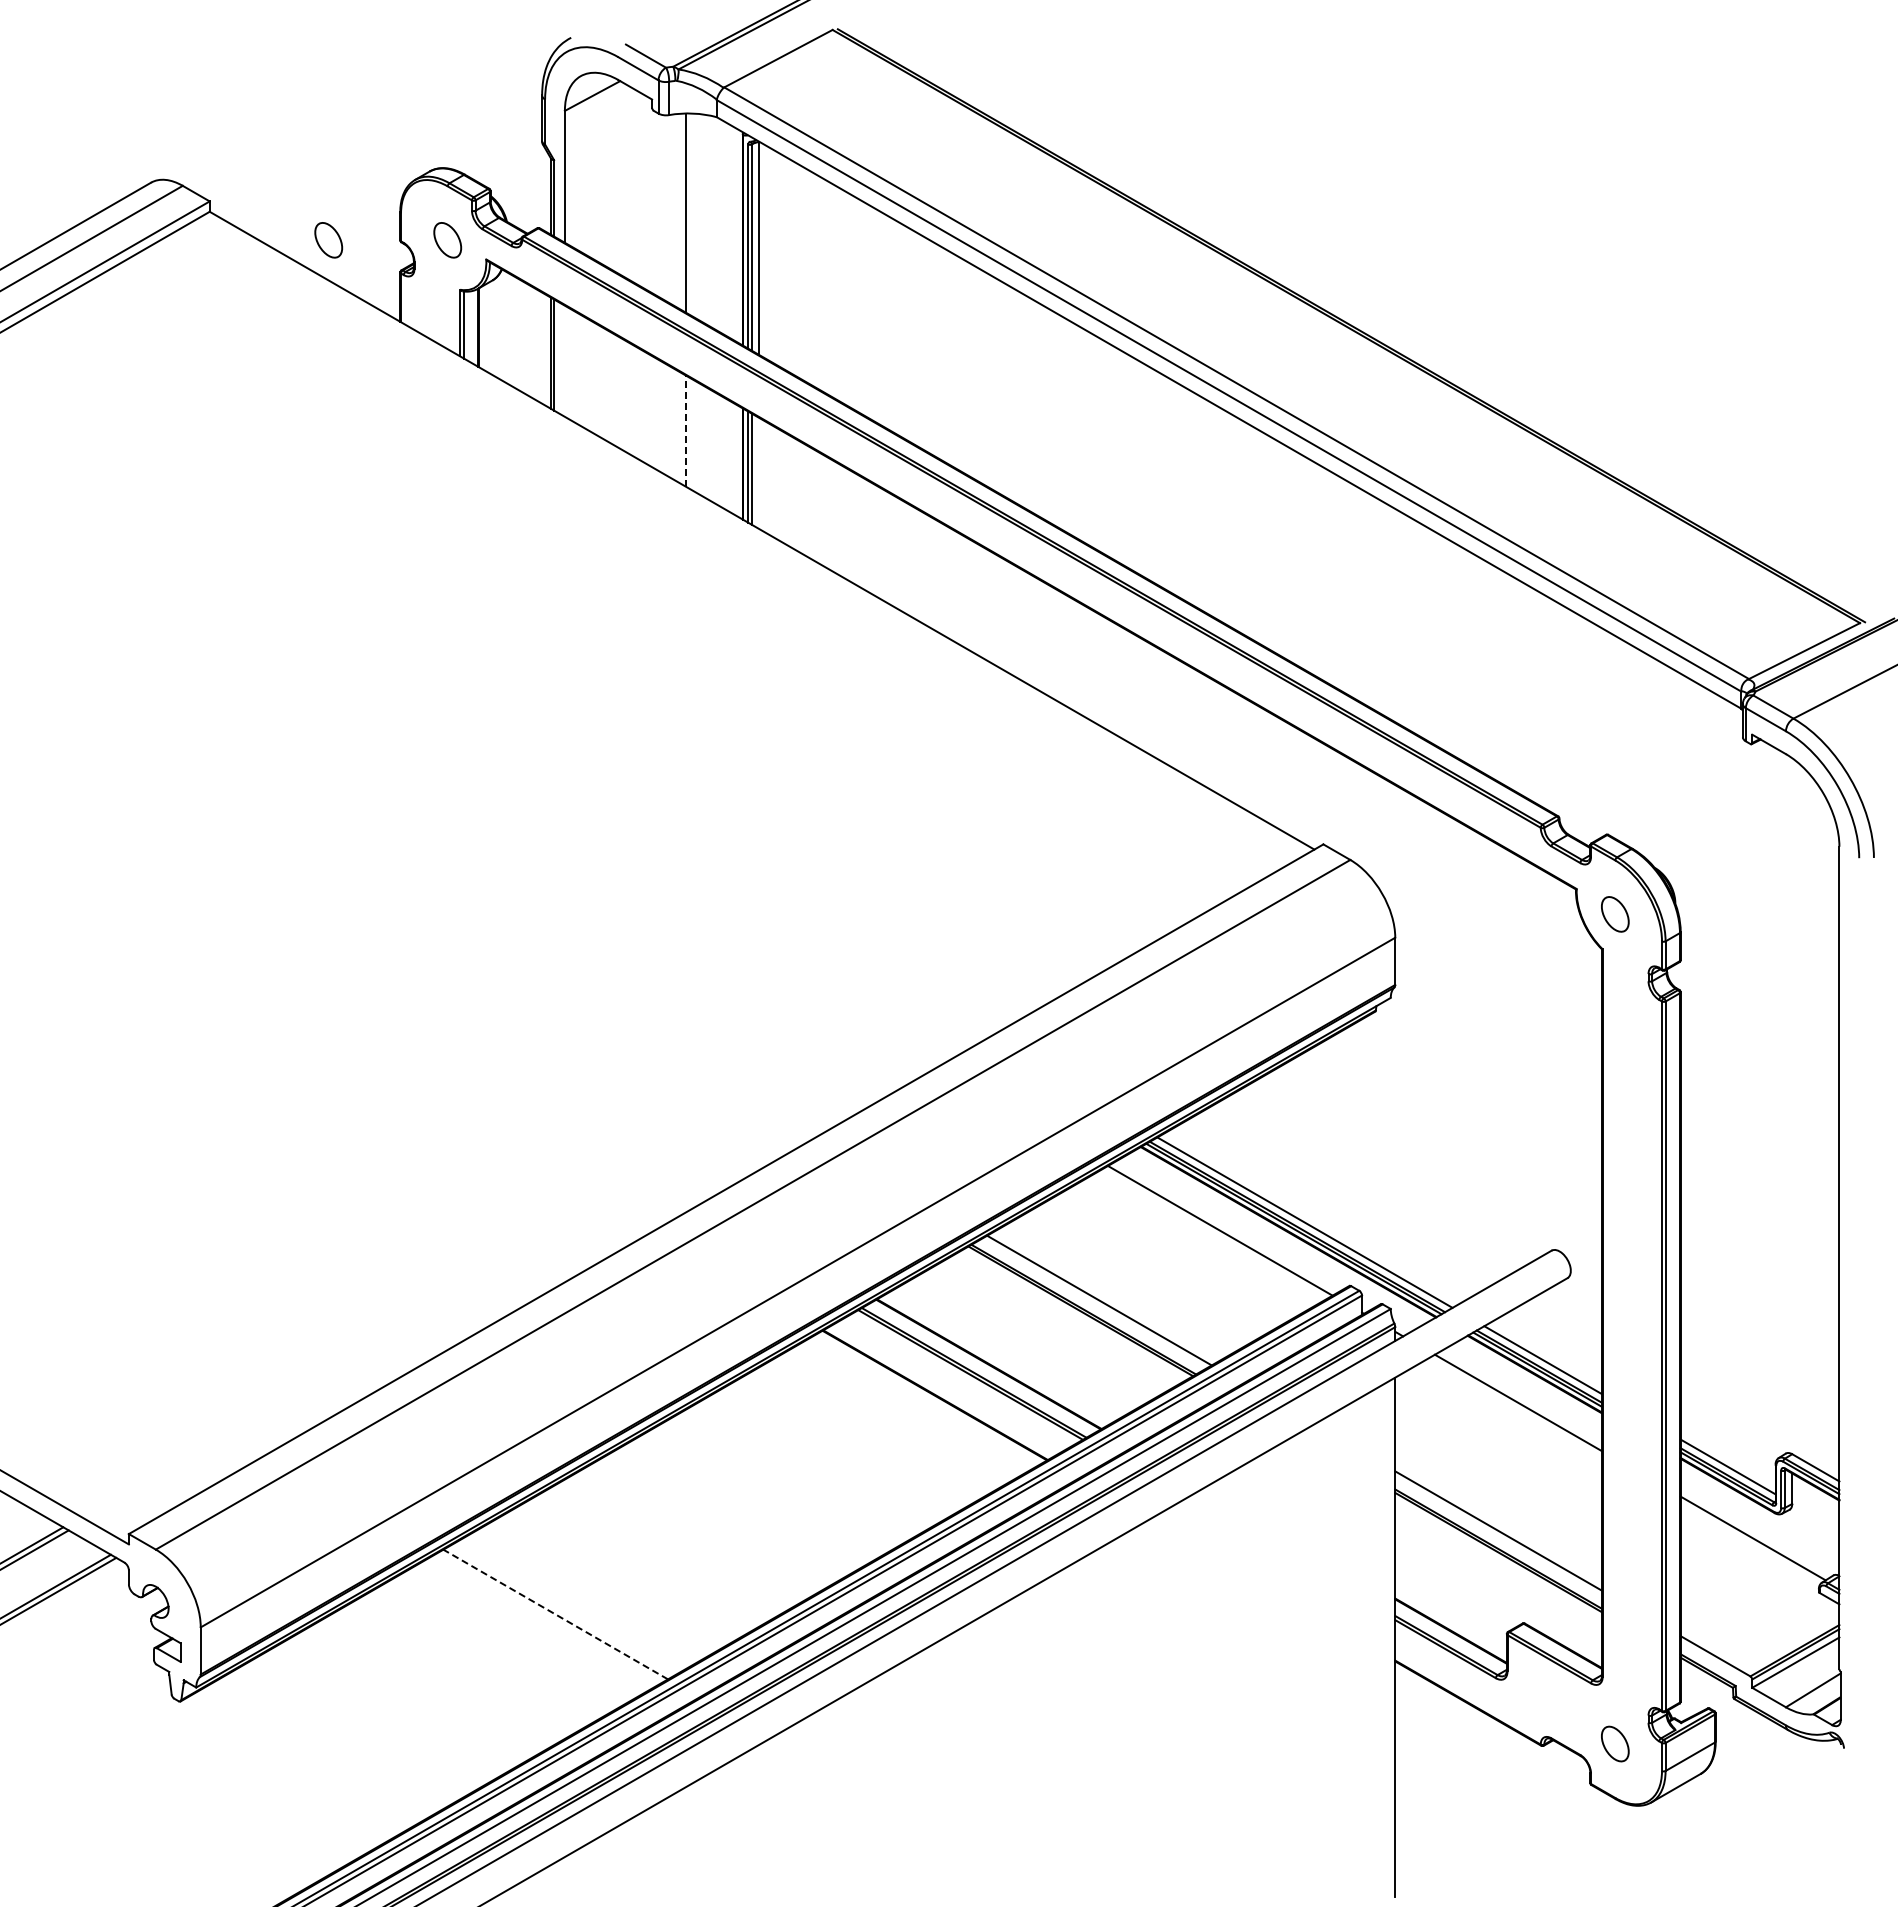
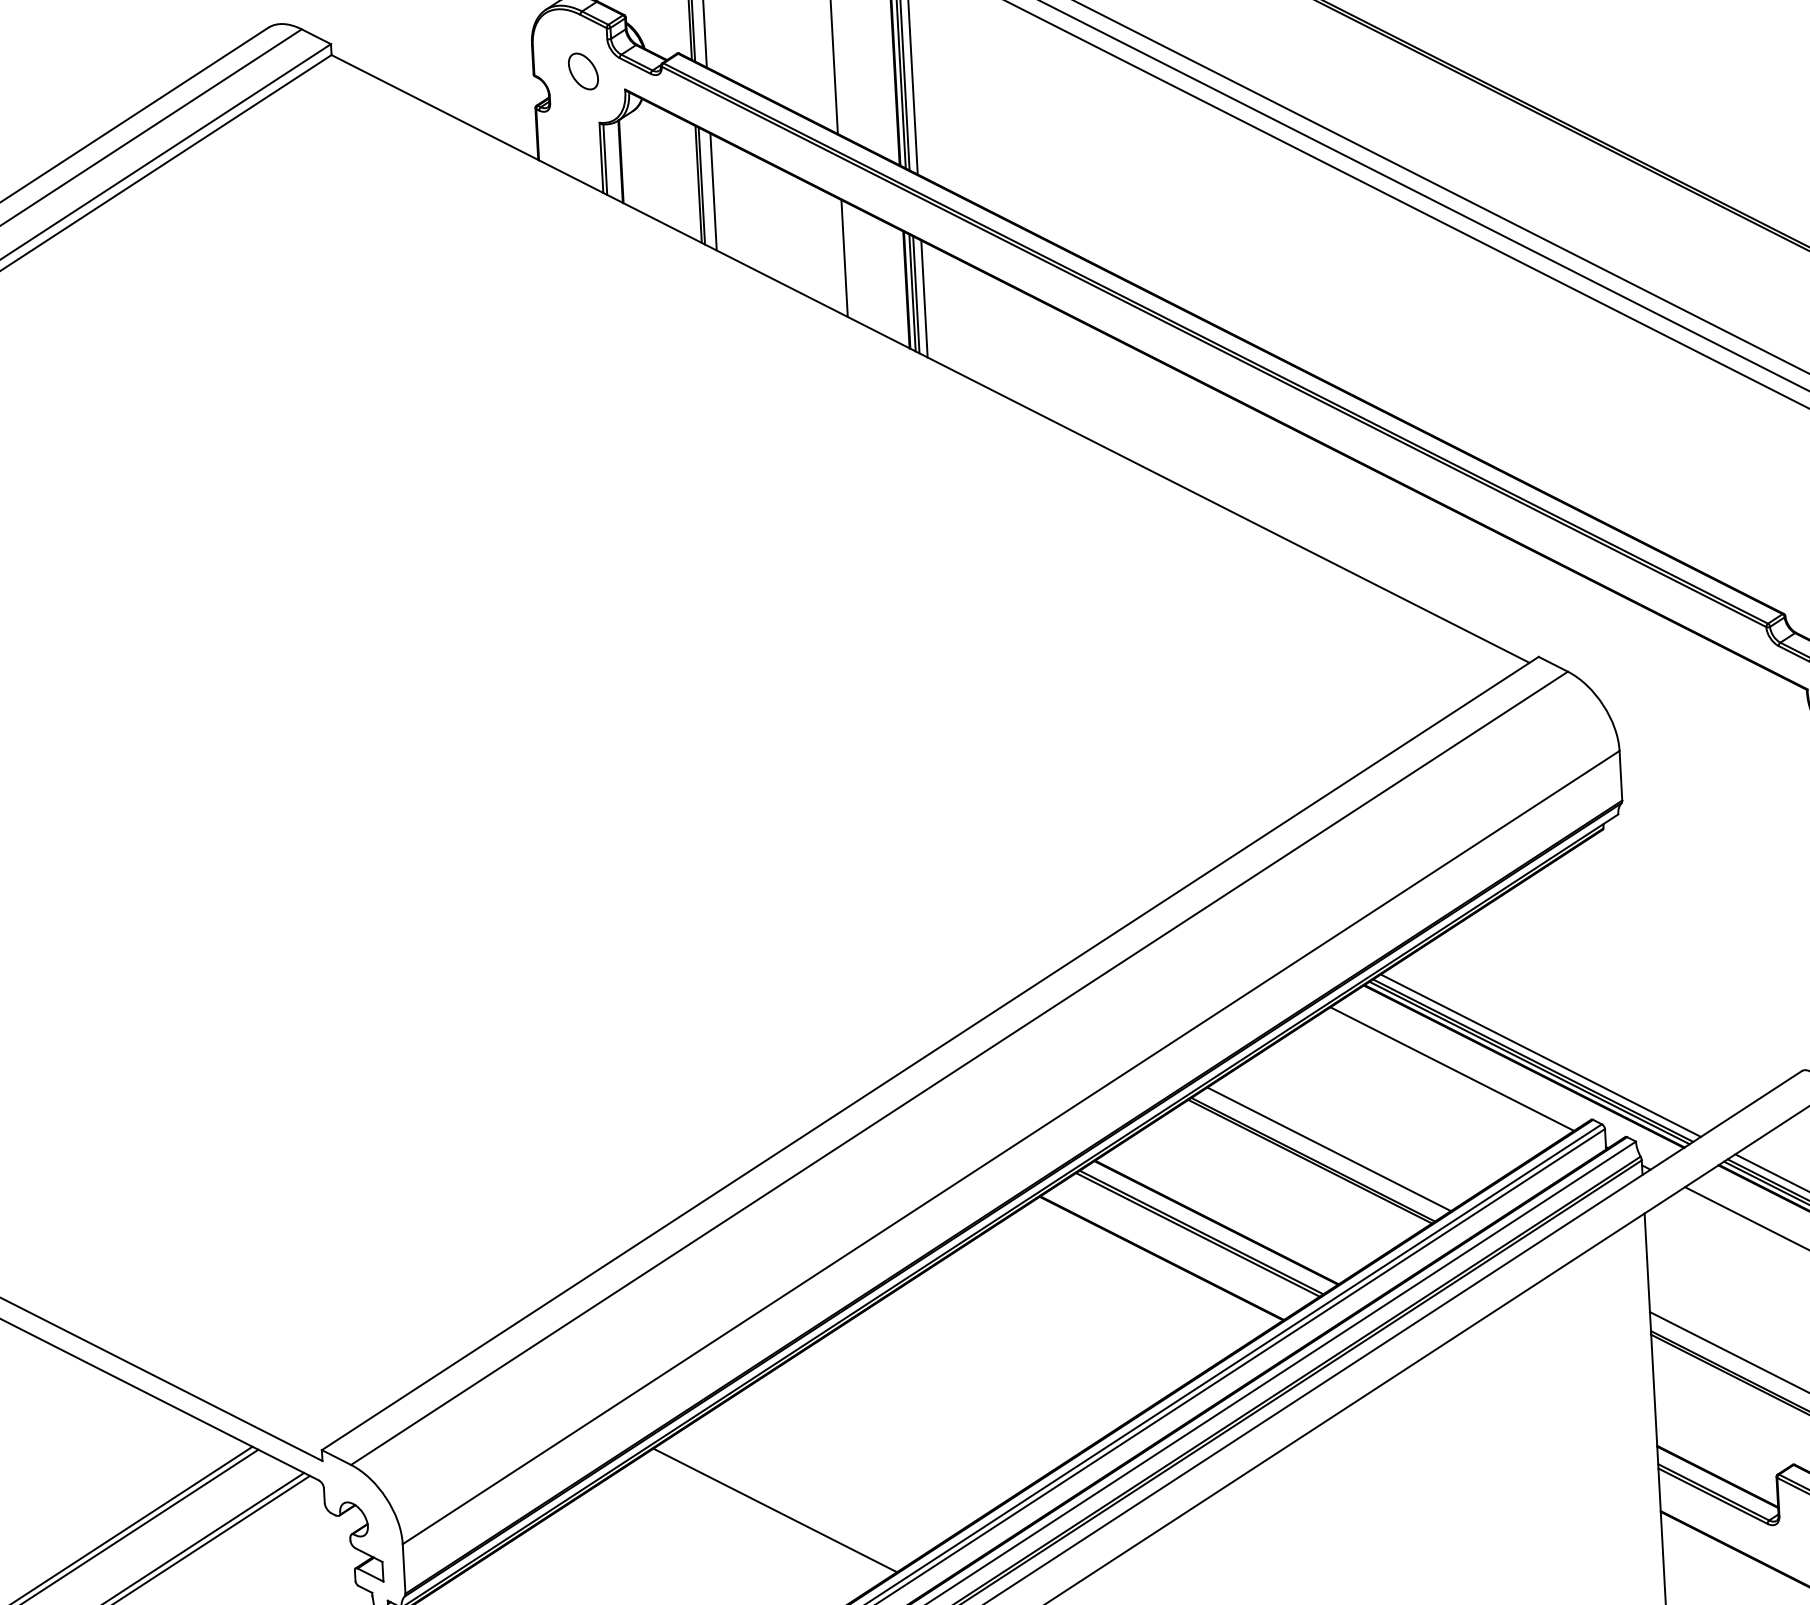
part: (328, 240) -> (458, 78), removed
line: (564, 360) -> (713, 191), added
line: (685, 431) -> (844, 259), dashed -> solid
line: (759, 473) -> (924, 298), added
line: (555, 1614) -> (775, 1510), dashed -> solid

